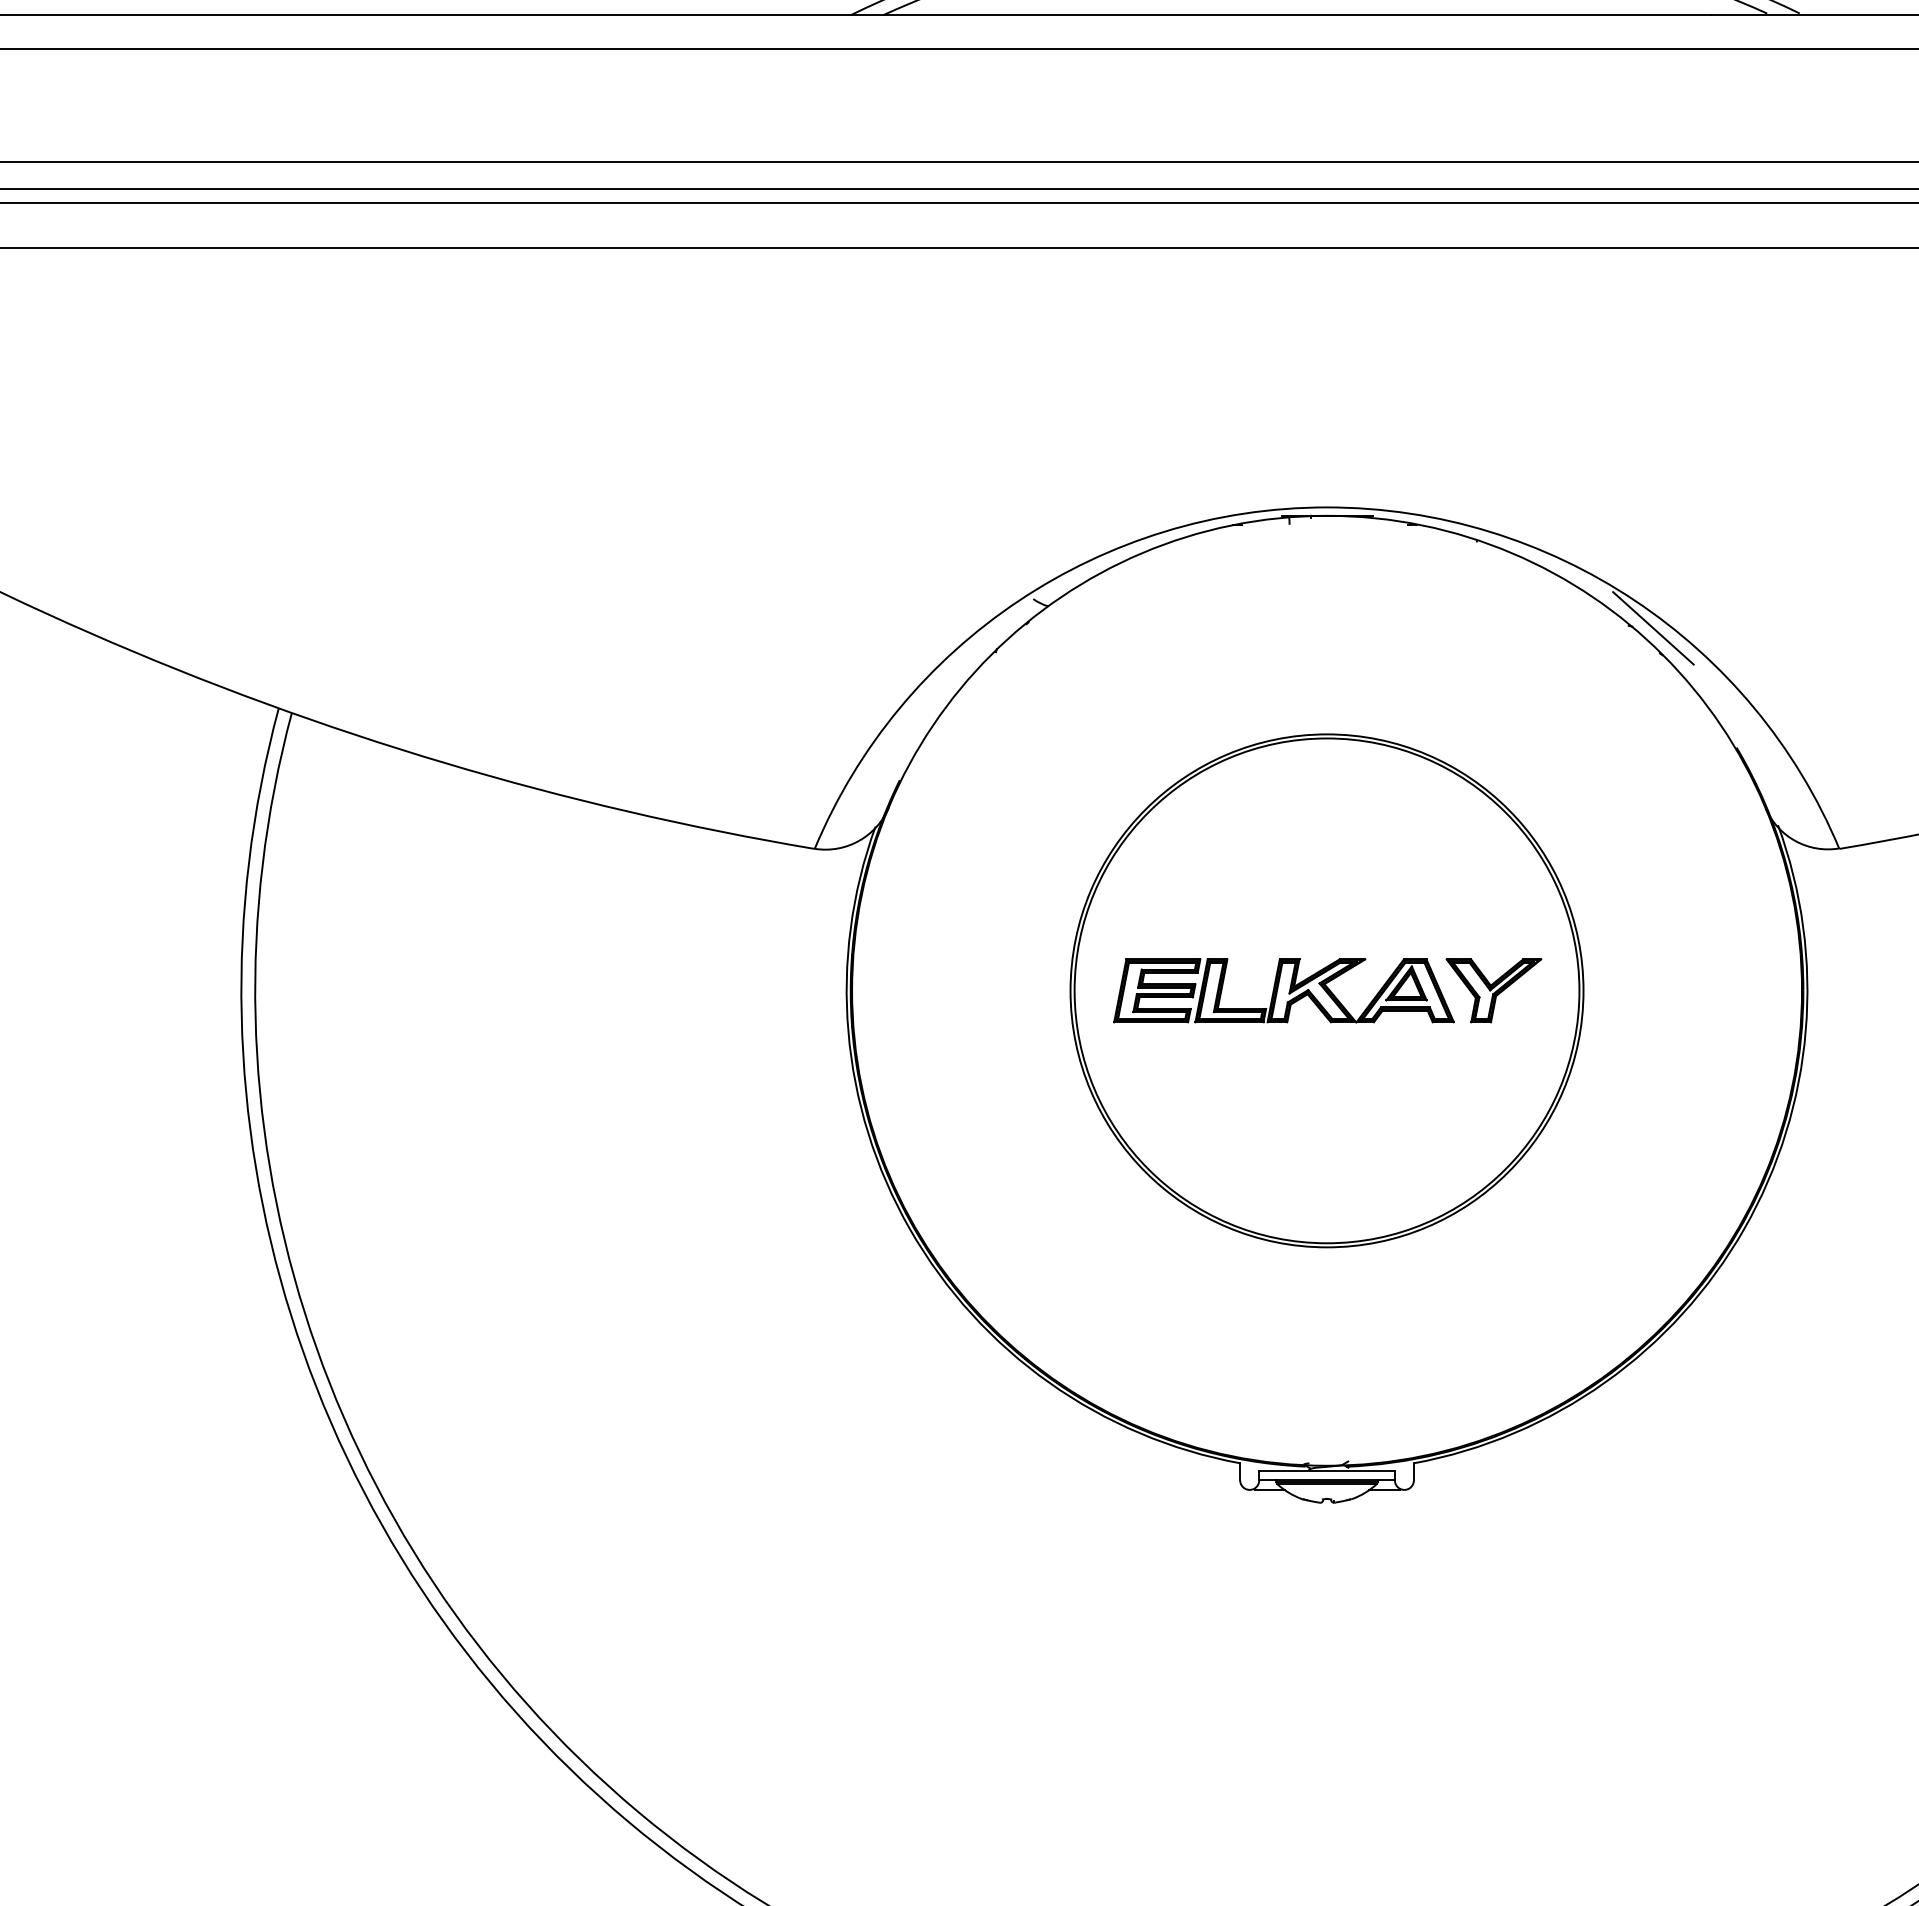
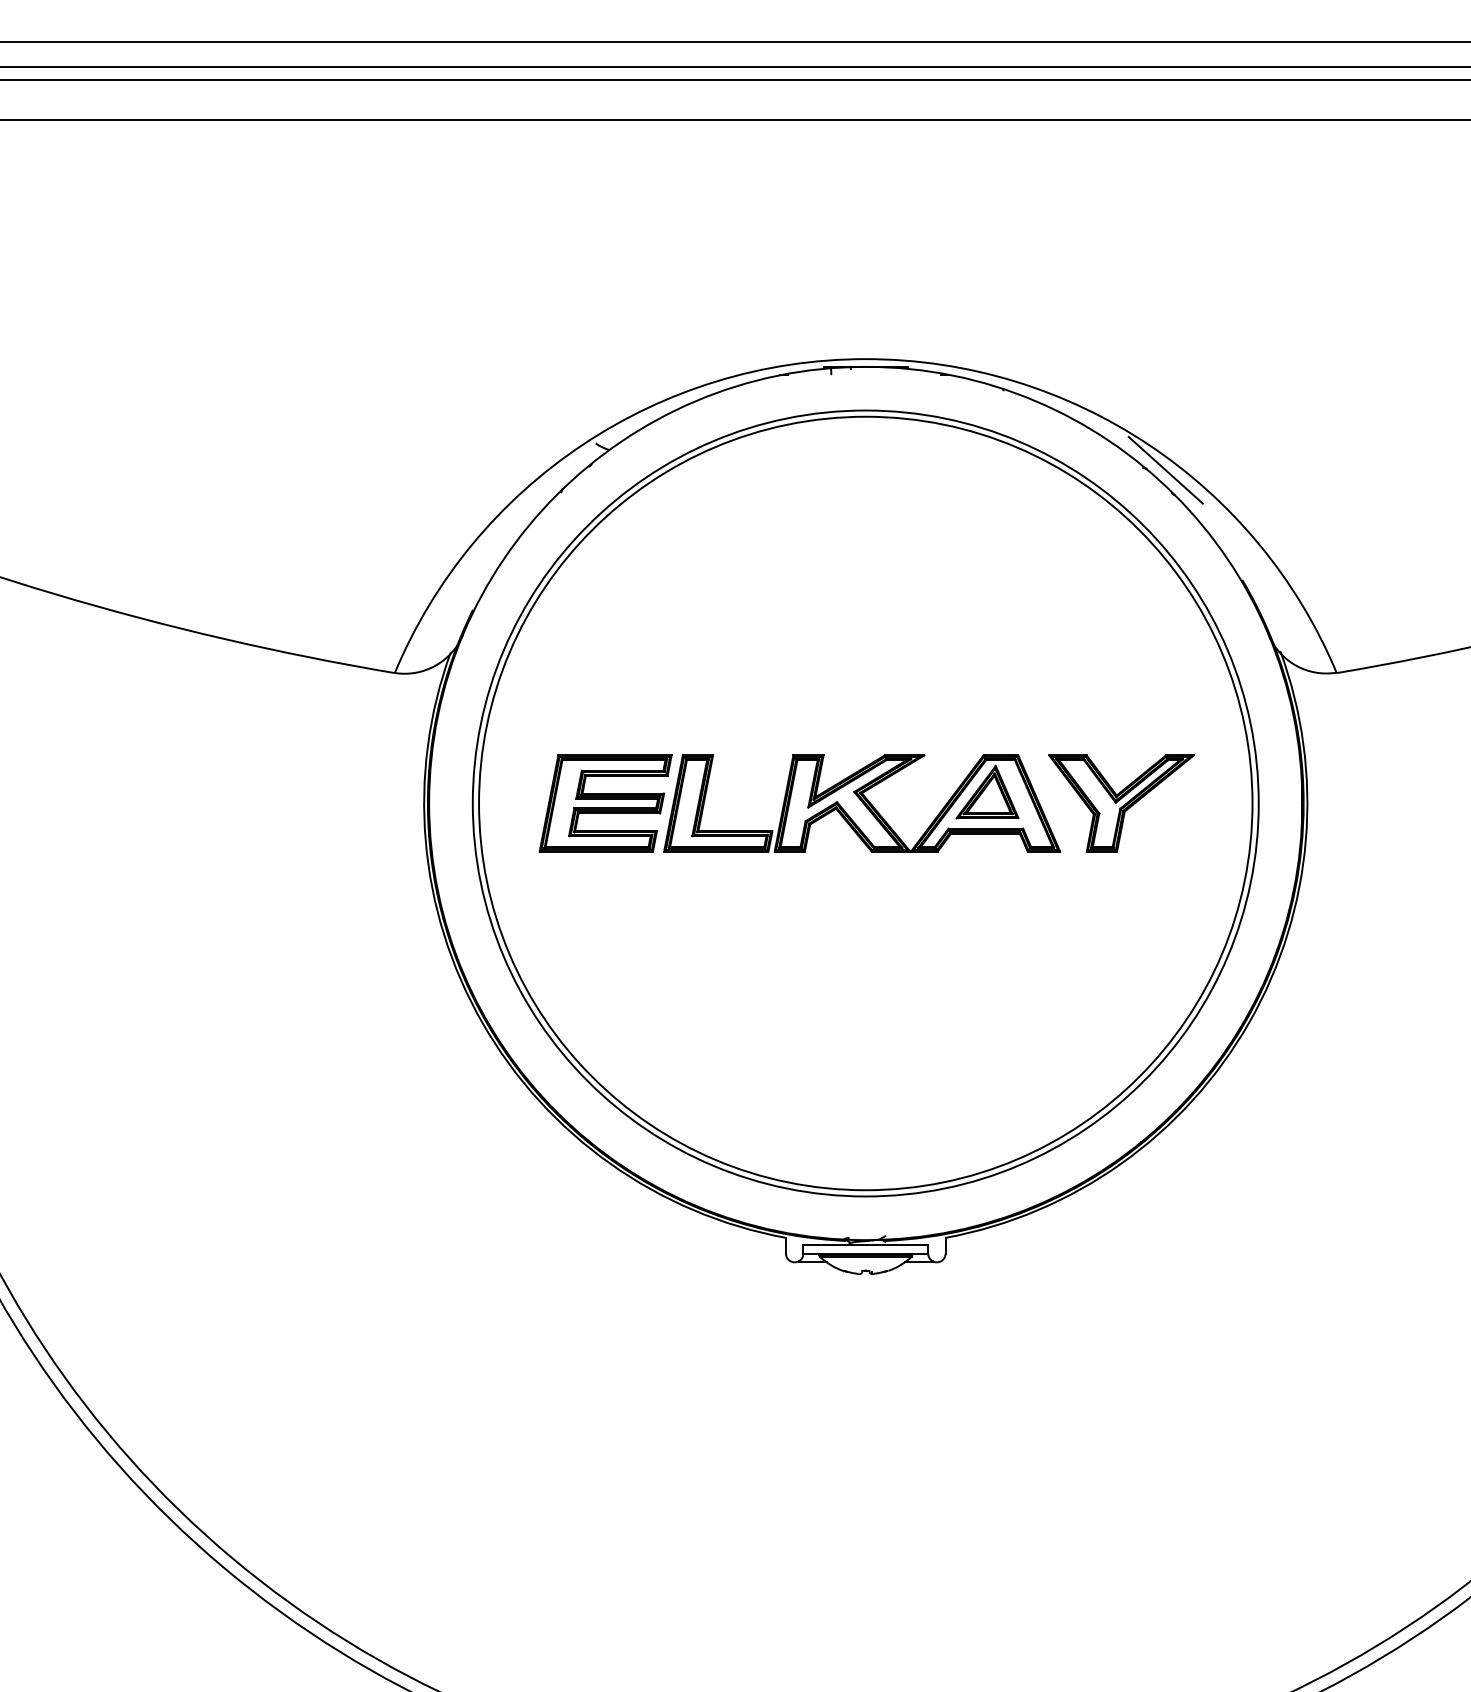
part: (1326, 990) -> (865, 803), size x1.67

